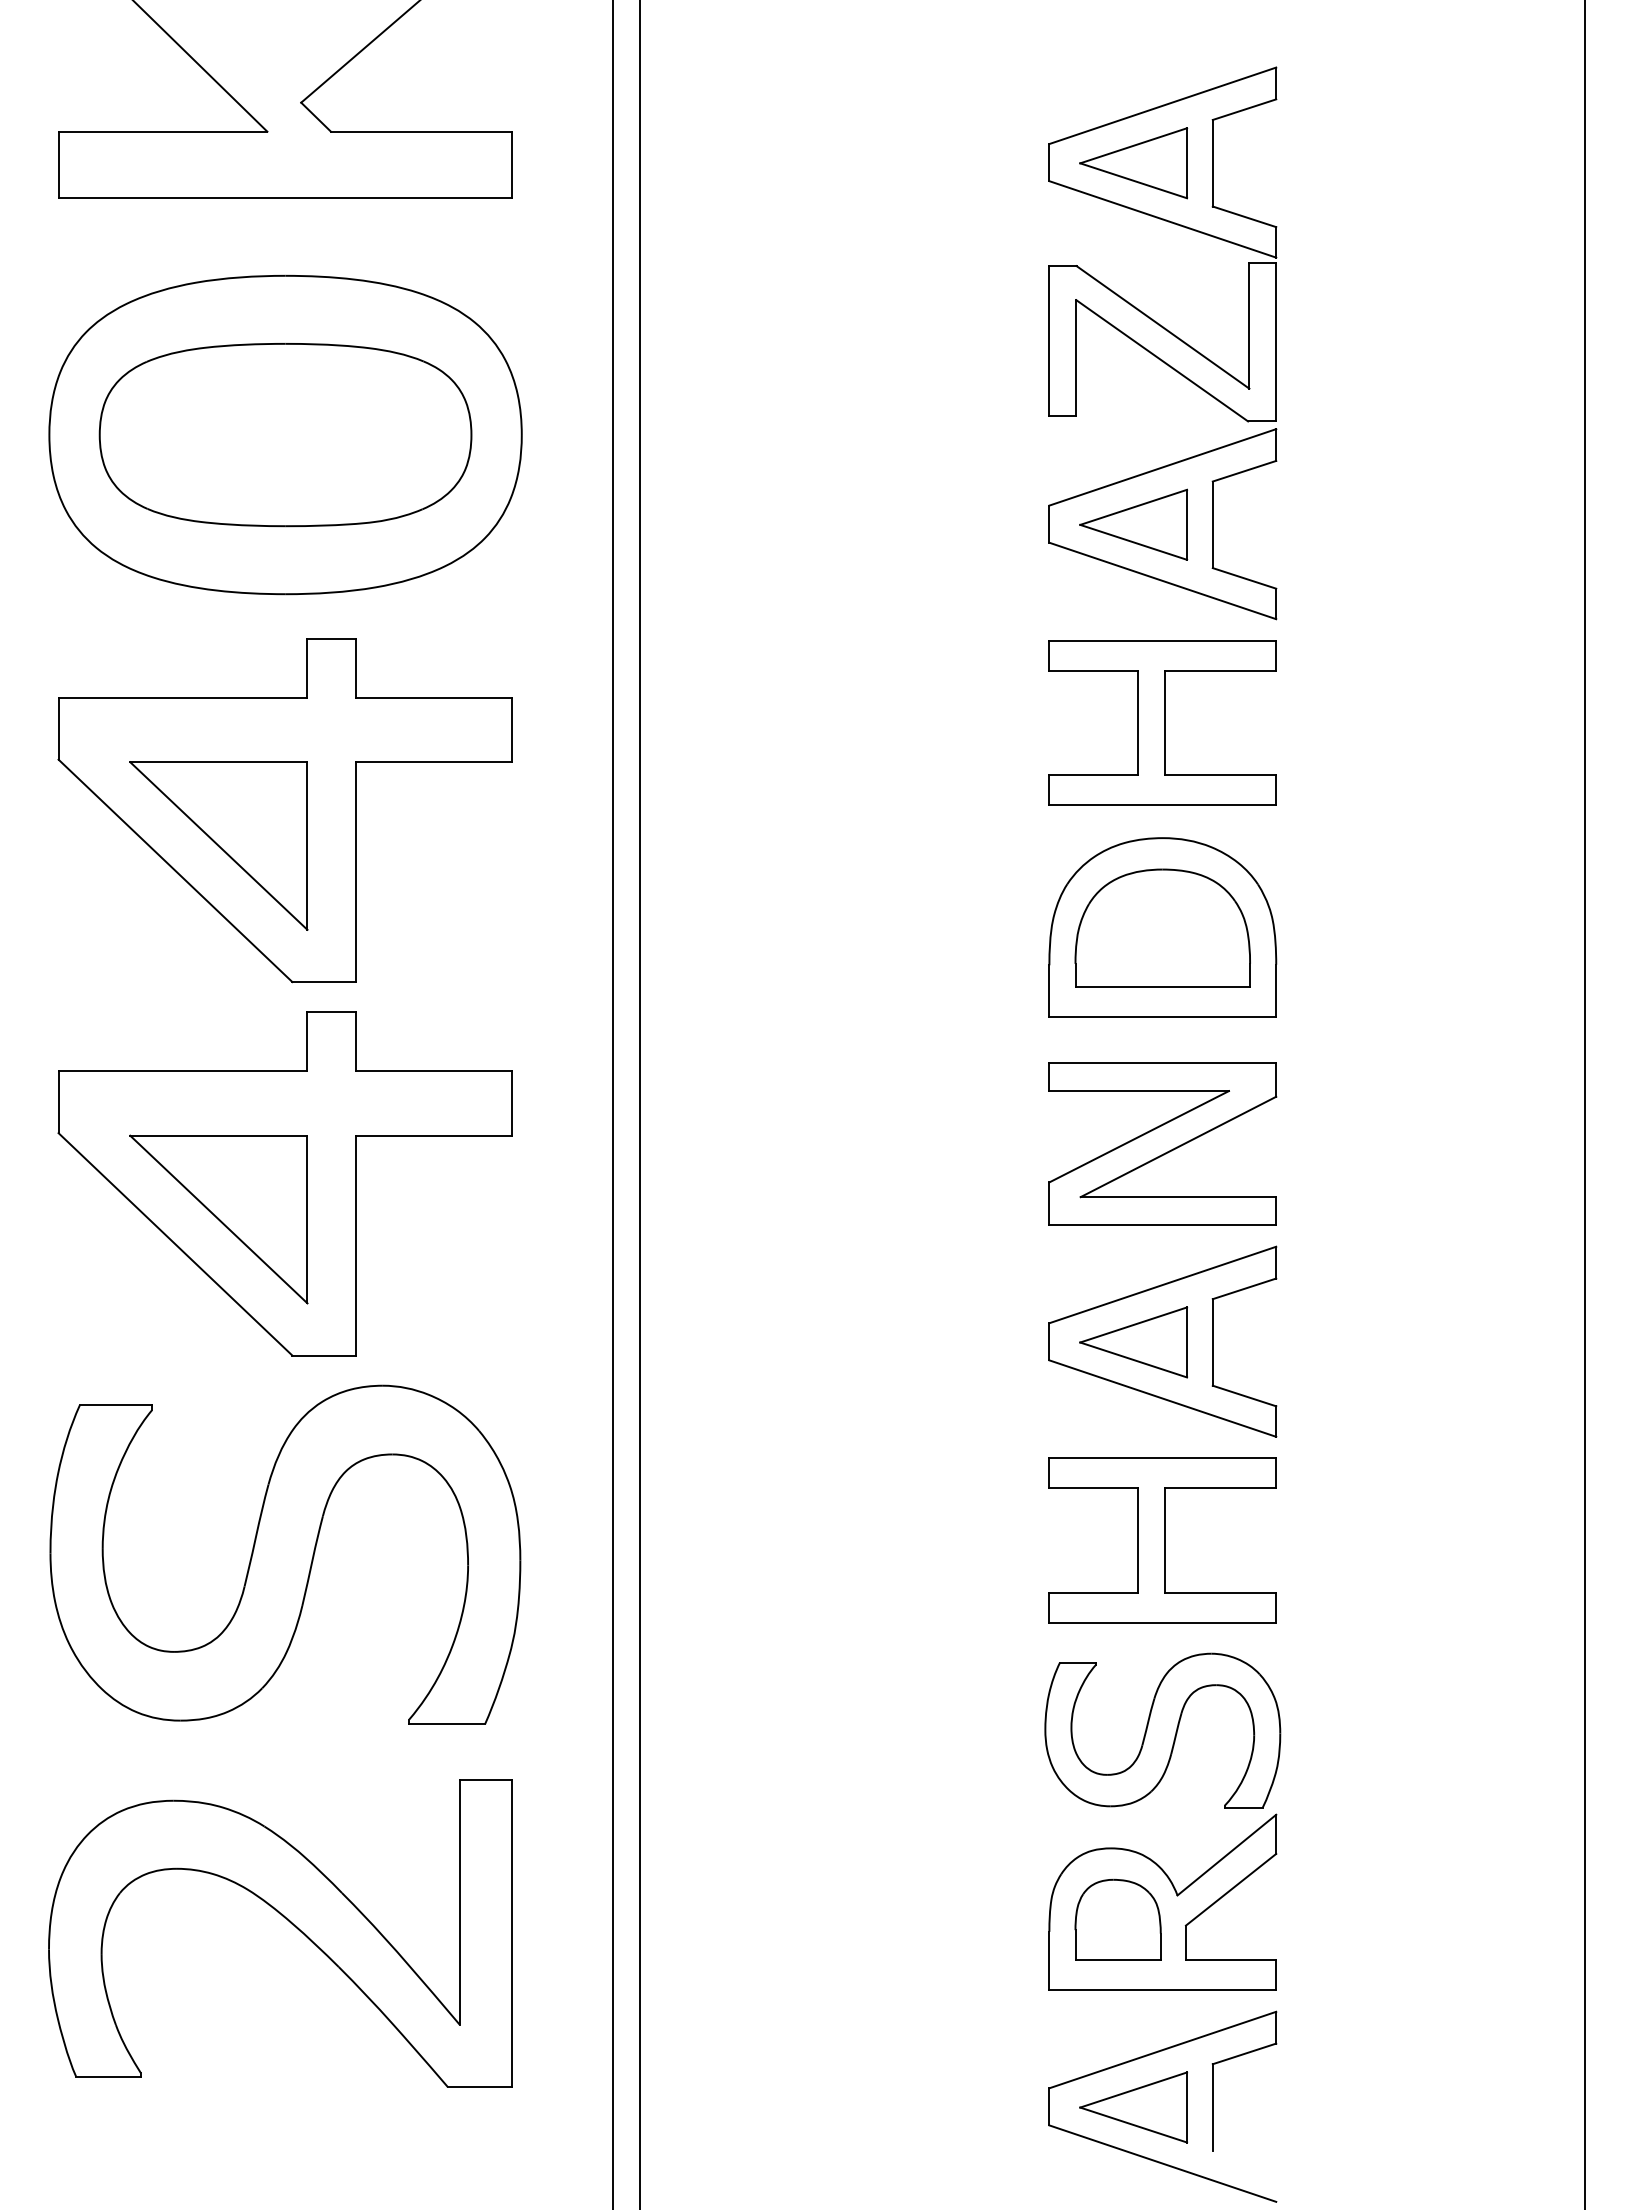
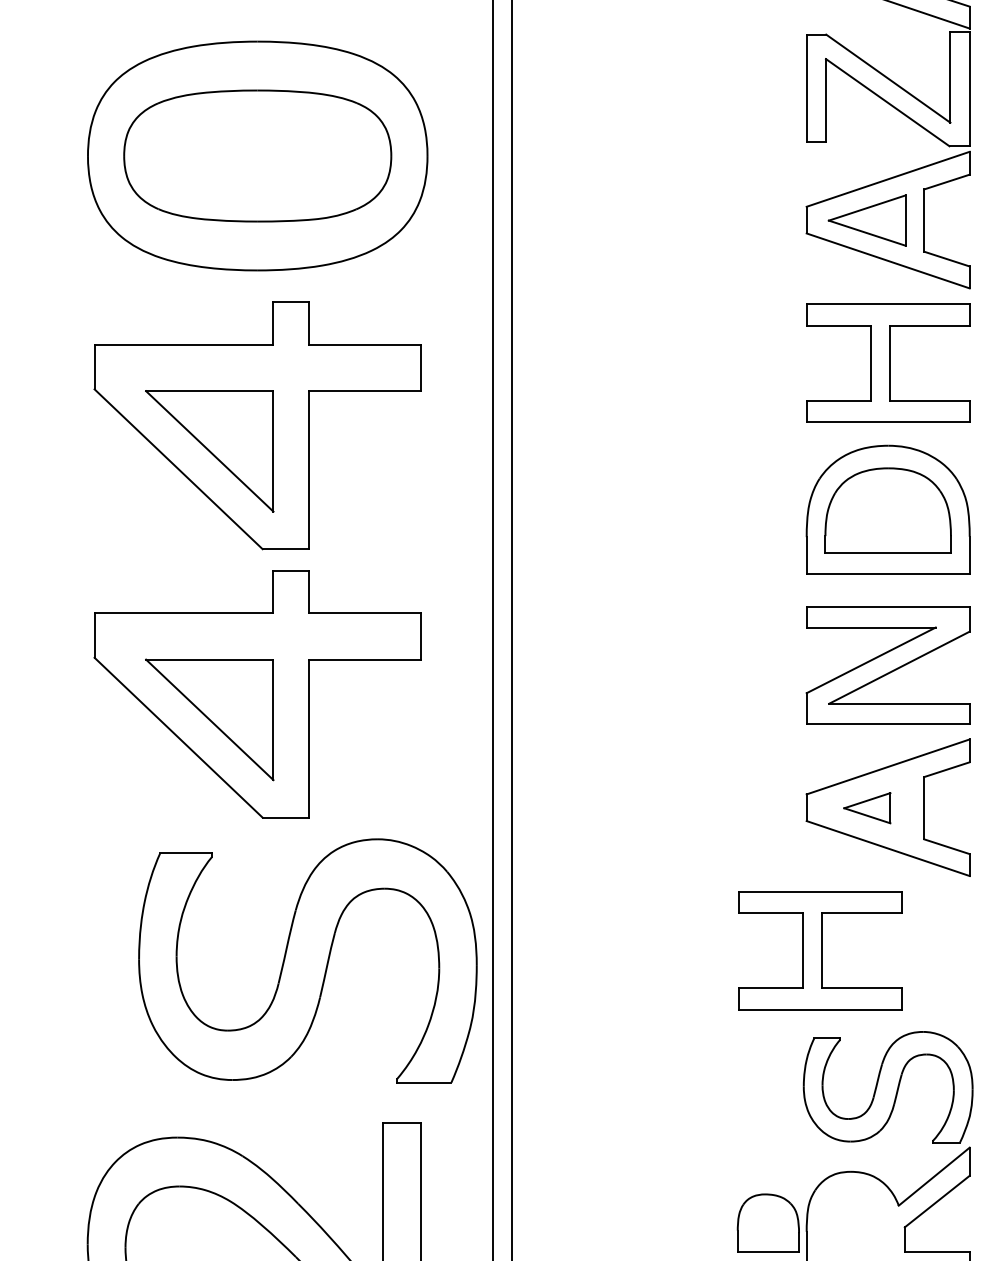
part: (1133, 1342) -> (867, 808), size x0.6
part: (1162, 1540) -> (820, 950), moved
part: (285, 1554) -> (307, 960), moved
part: (1117, 1919) -> (767, 1222), moved

